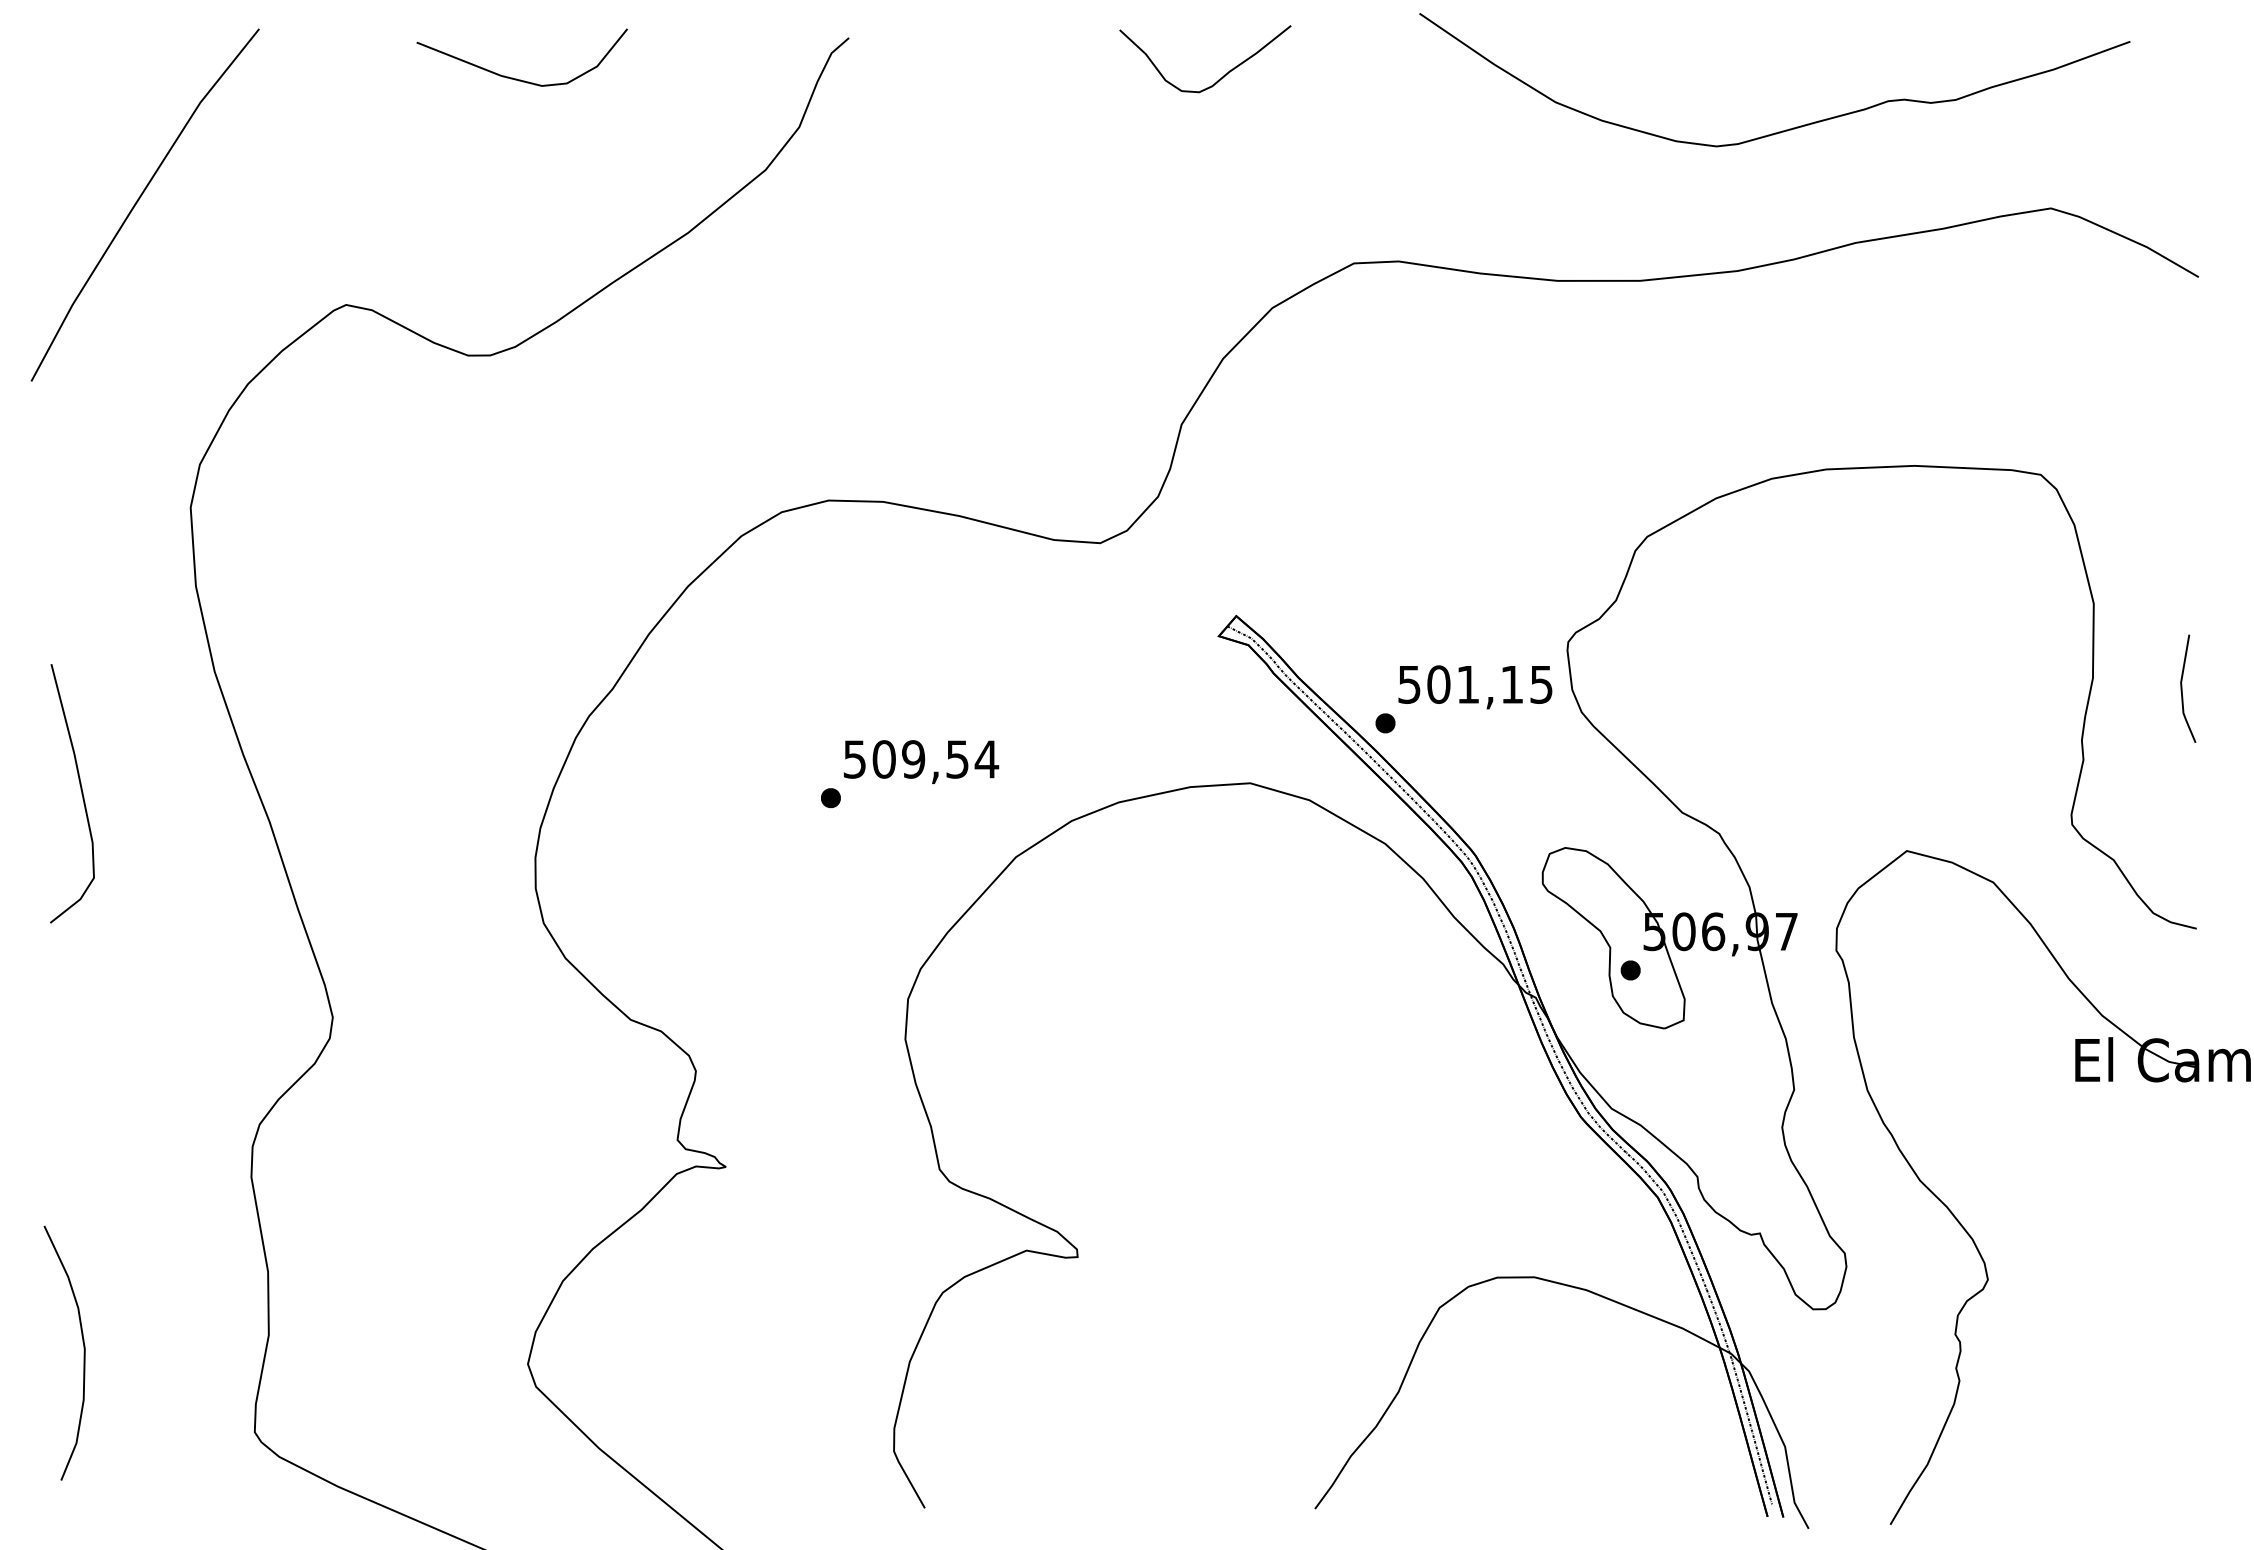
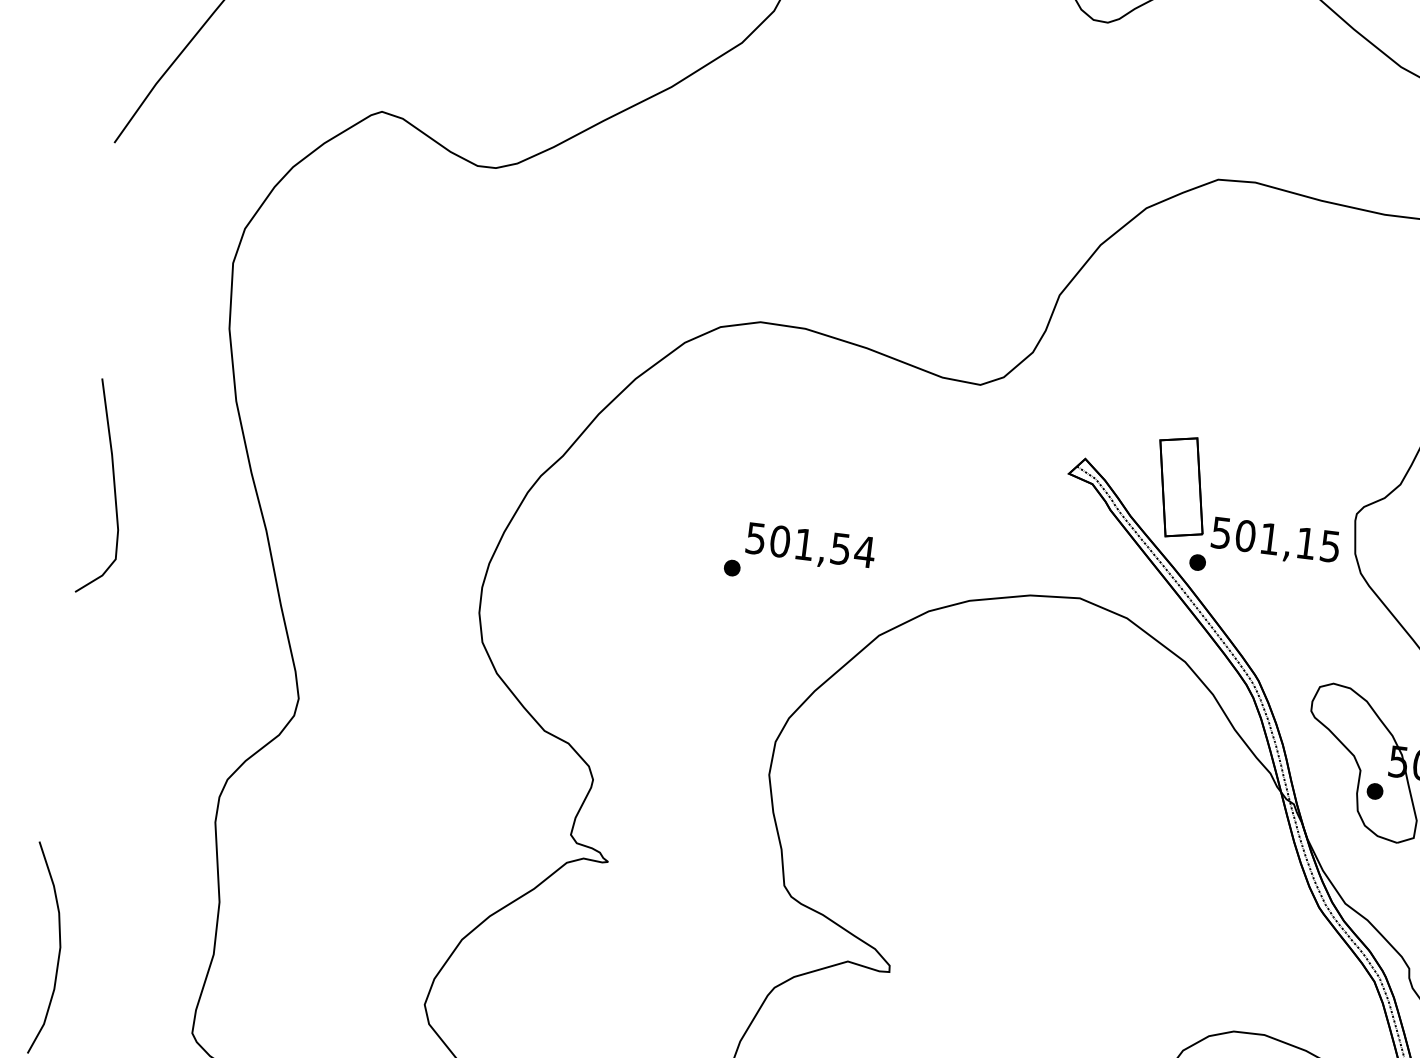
part: (1355, 635) -> (1181, 487), added
text: (913, 759) -> (804, 544), 509,54 -> 501,54

